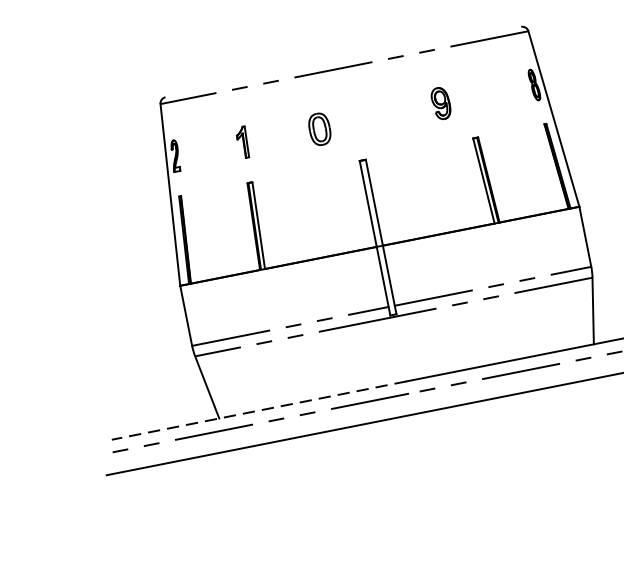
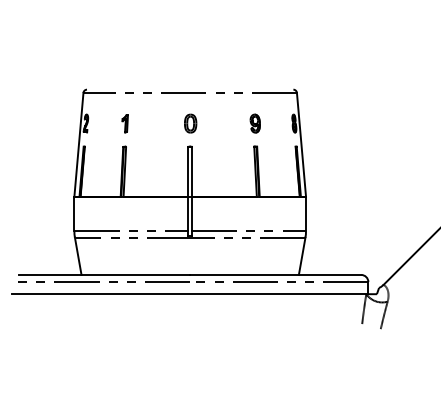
part: (439, 103) -> (254, 123), moved
part: (319, 129) -> (190, 123), moved
line: (258, 409) -> (104, 274), dashed -> solid

